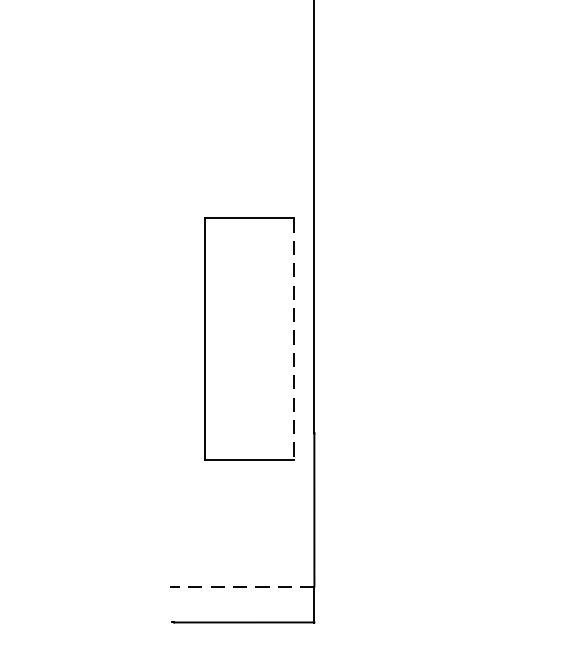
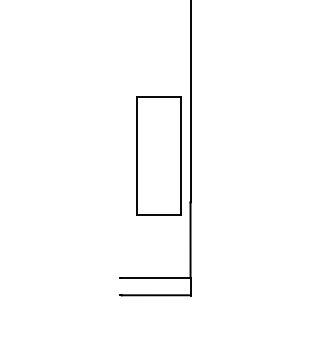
line: (293, 339) -> (180, 156), dashed -> solid
line: (243, 586) -> (155, 277), dashed -> solid

